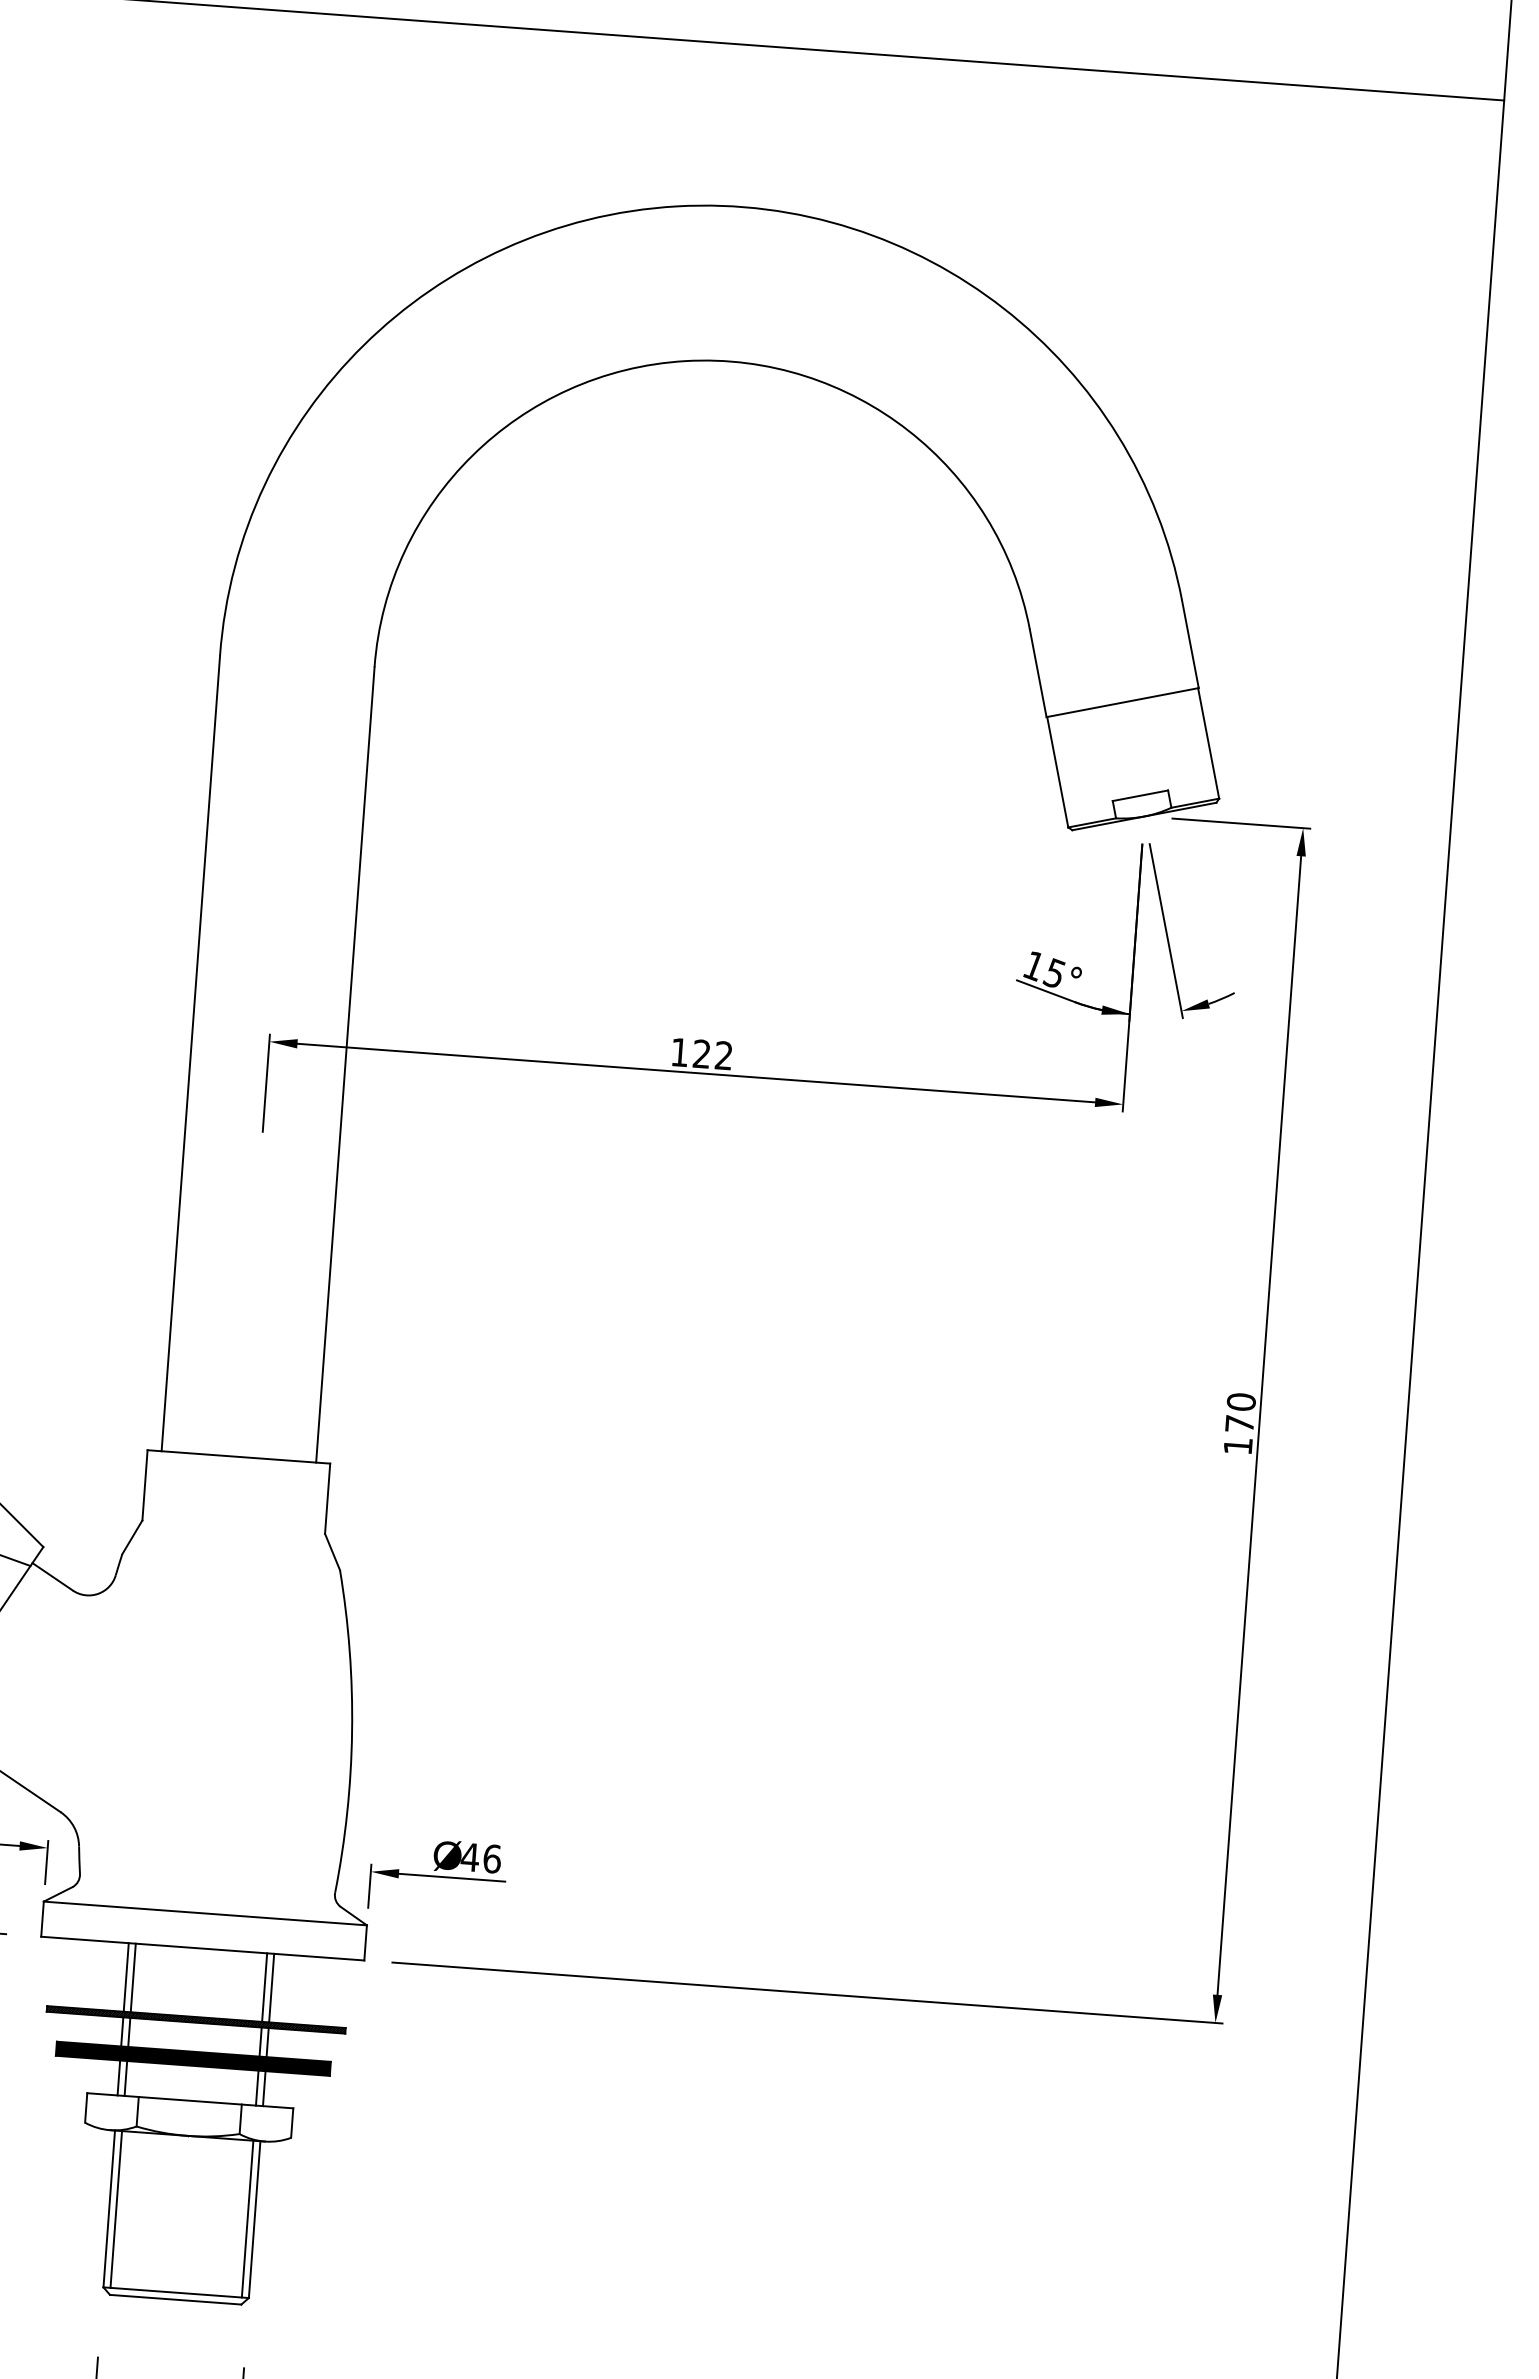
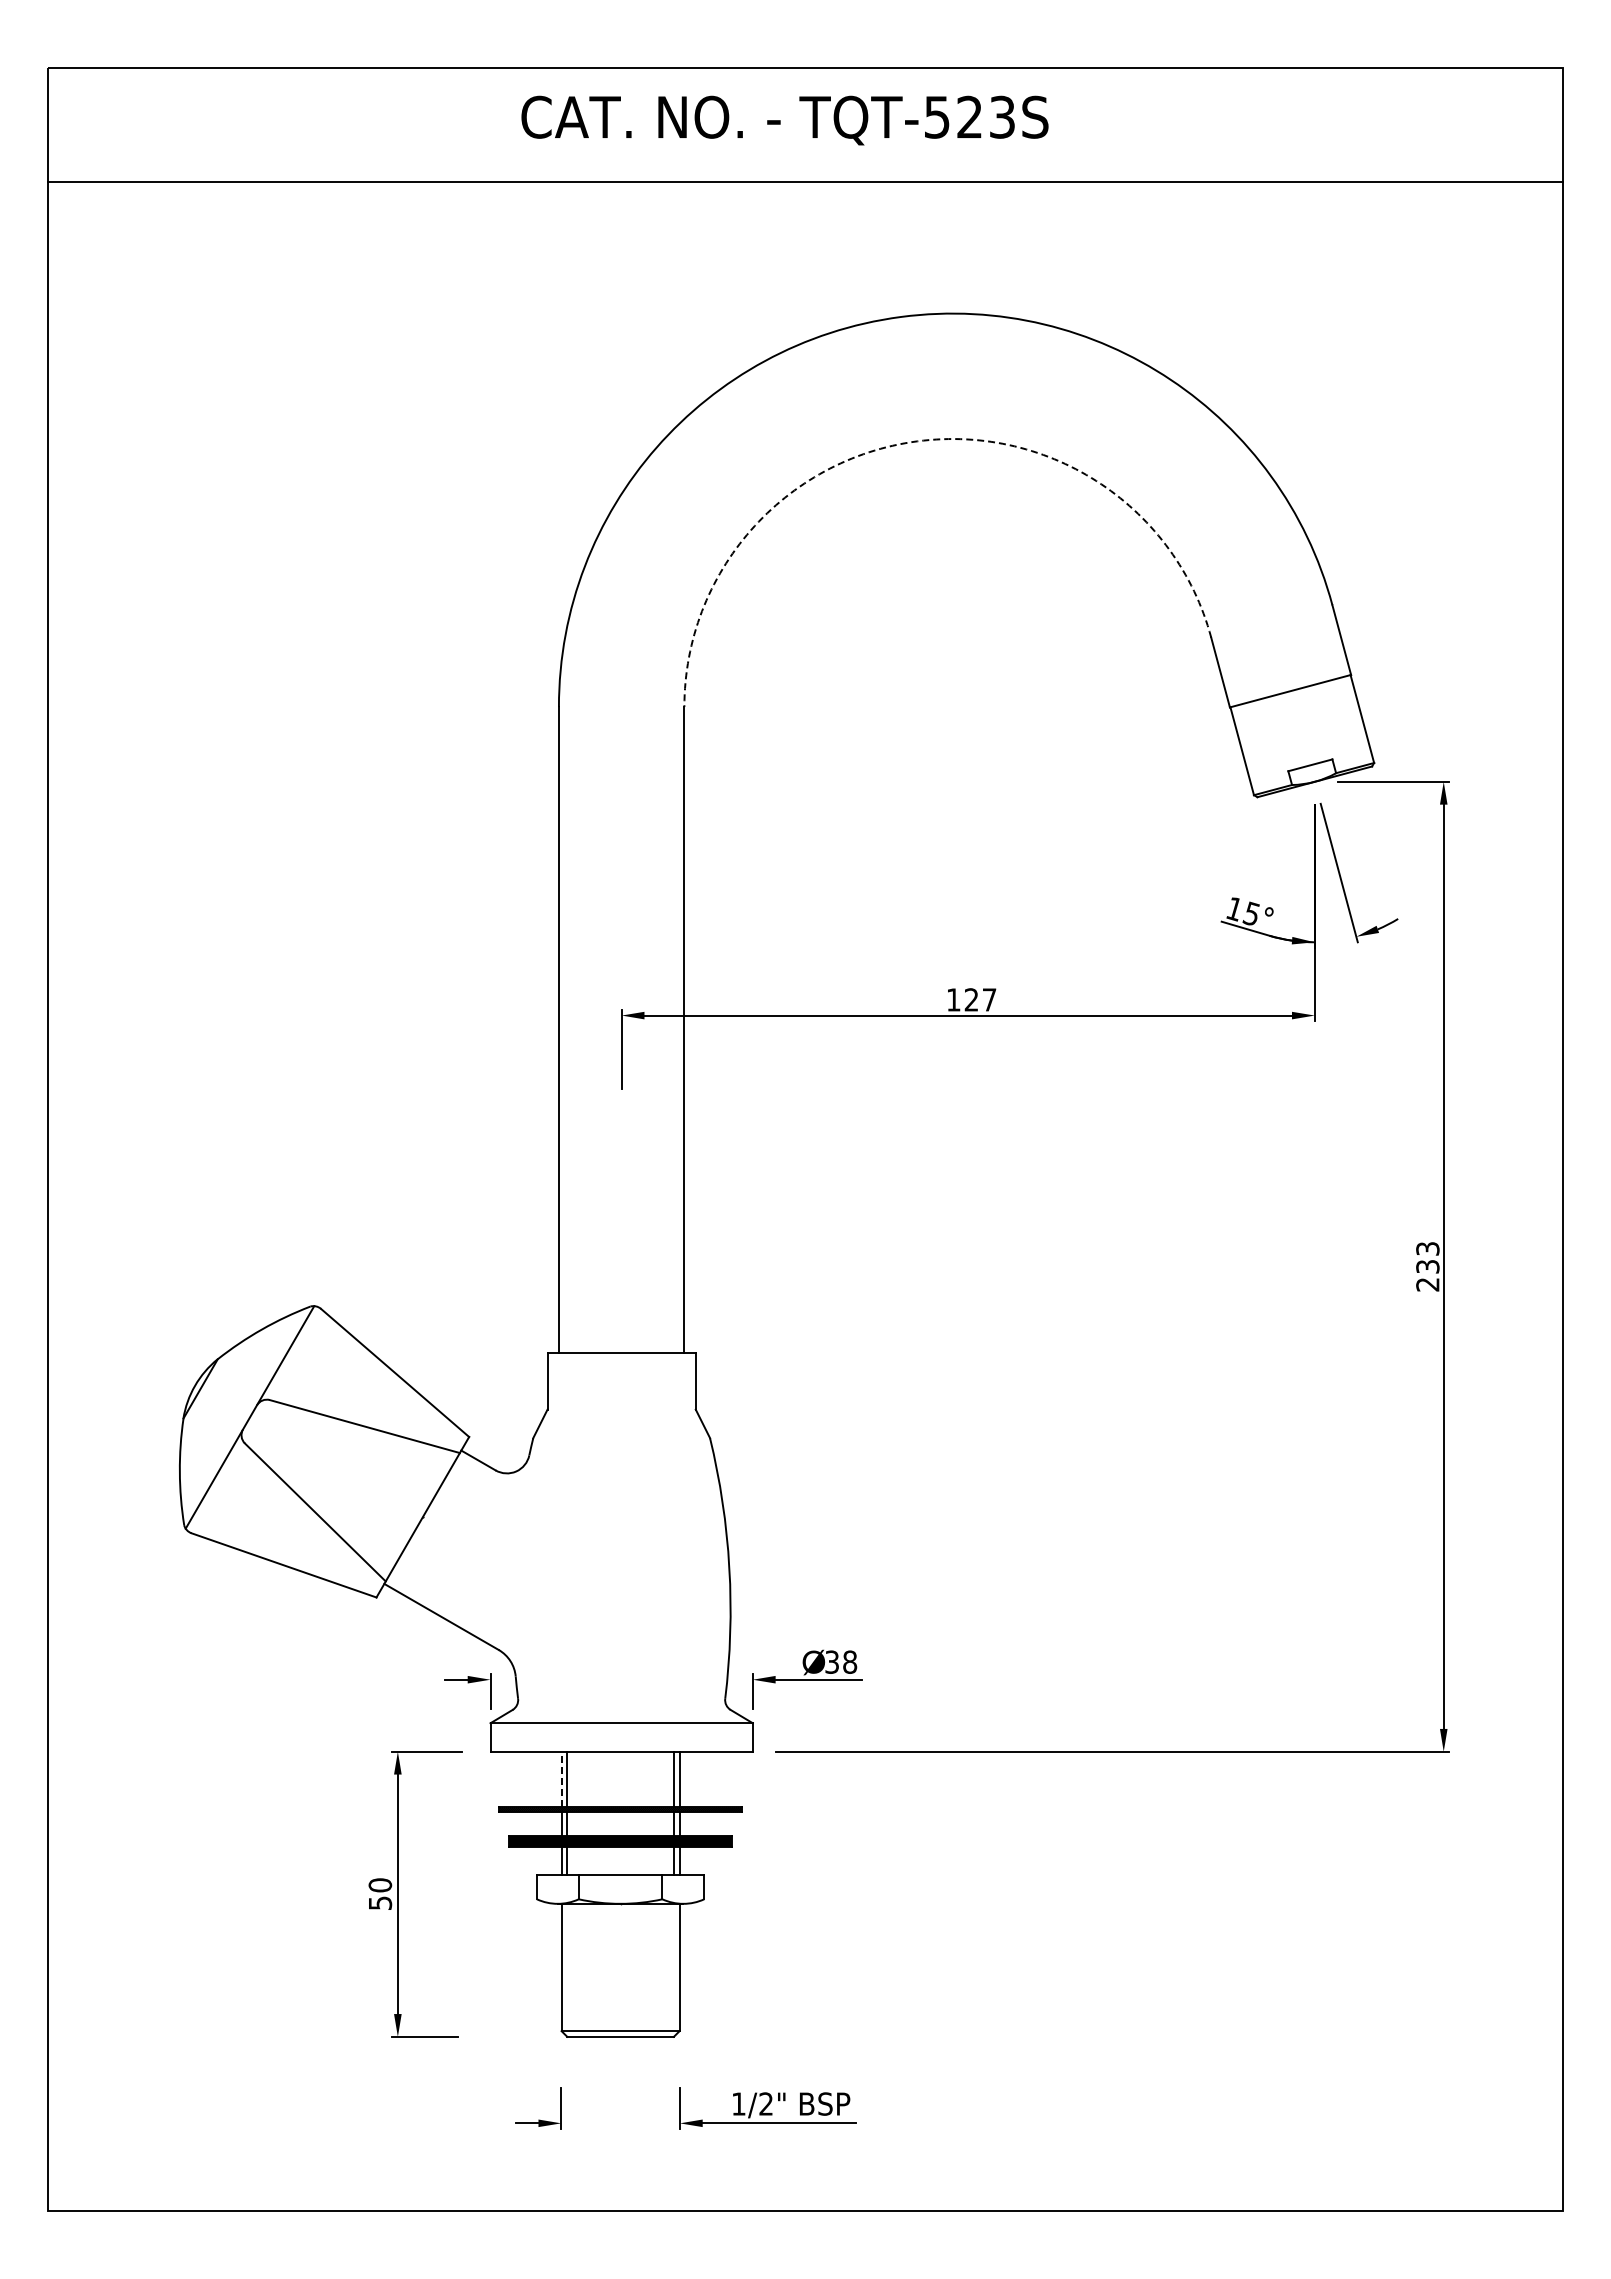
arc: (685, 361) -> (917, 441), solid -> dashed
text: (723, 1055) -> (989, 999), 122 -> 127
text: (1239, 1423) -> (1427, 1266), 170 -> 233
text: (480, 1857) -> (840, 1661), 46 -> 38
line: (126, 1977) -> (561, 1779), solid -> dashed
line: (116, 2209) -> (567, 1967), removed
line: (247, 2219) -> (673, 1967), removed

